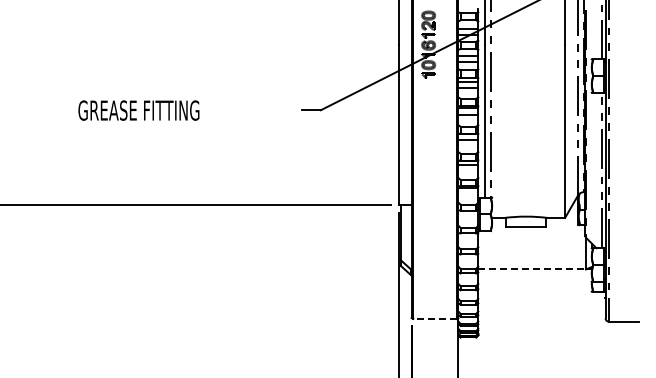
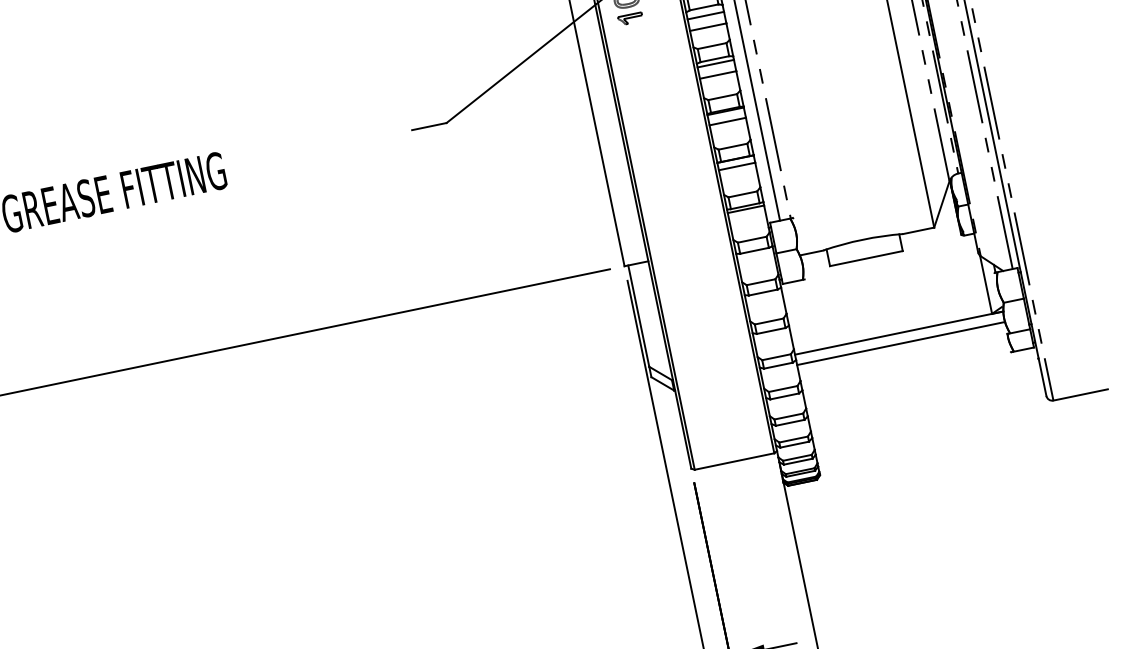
line: (535, 269) -> (899, 333), dashed -> solid
line: (535, 275) -> (901, 344), added
line: (435, 318) -> (735, 460), dashed -> solid

